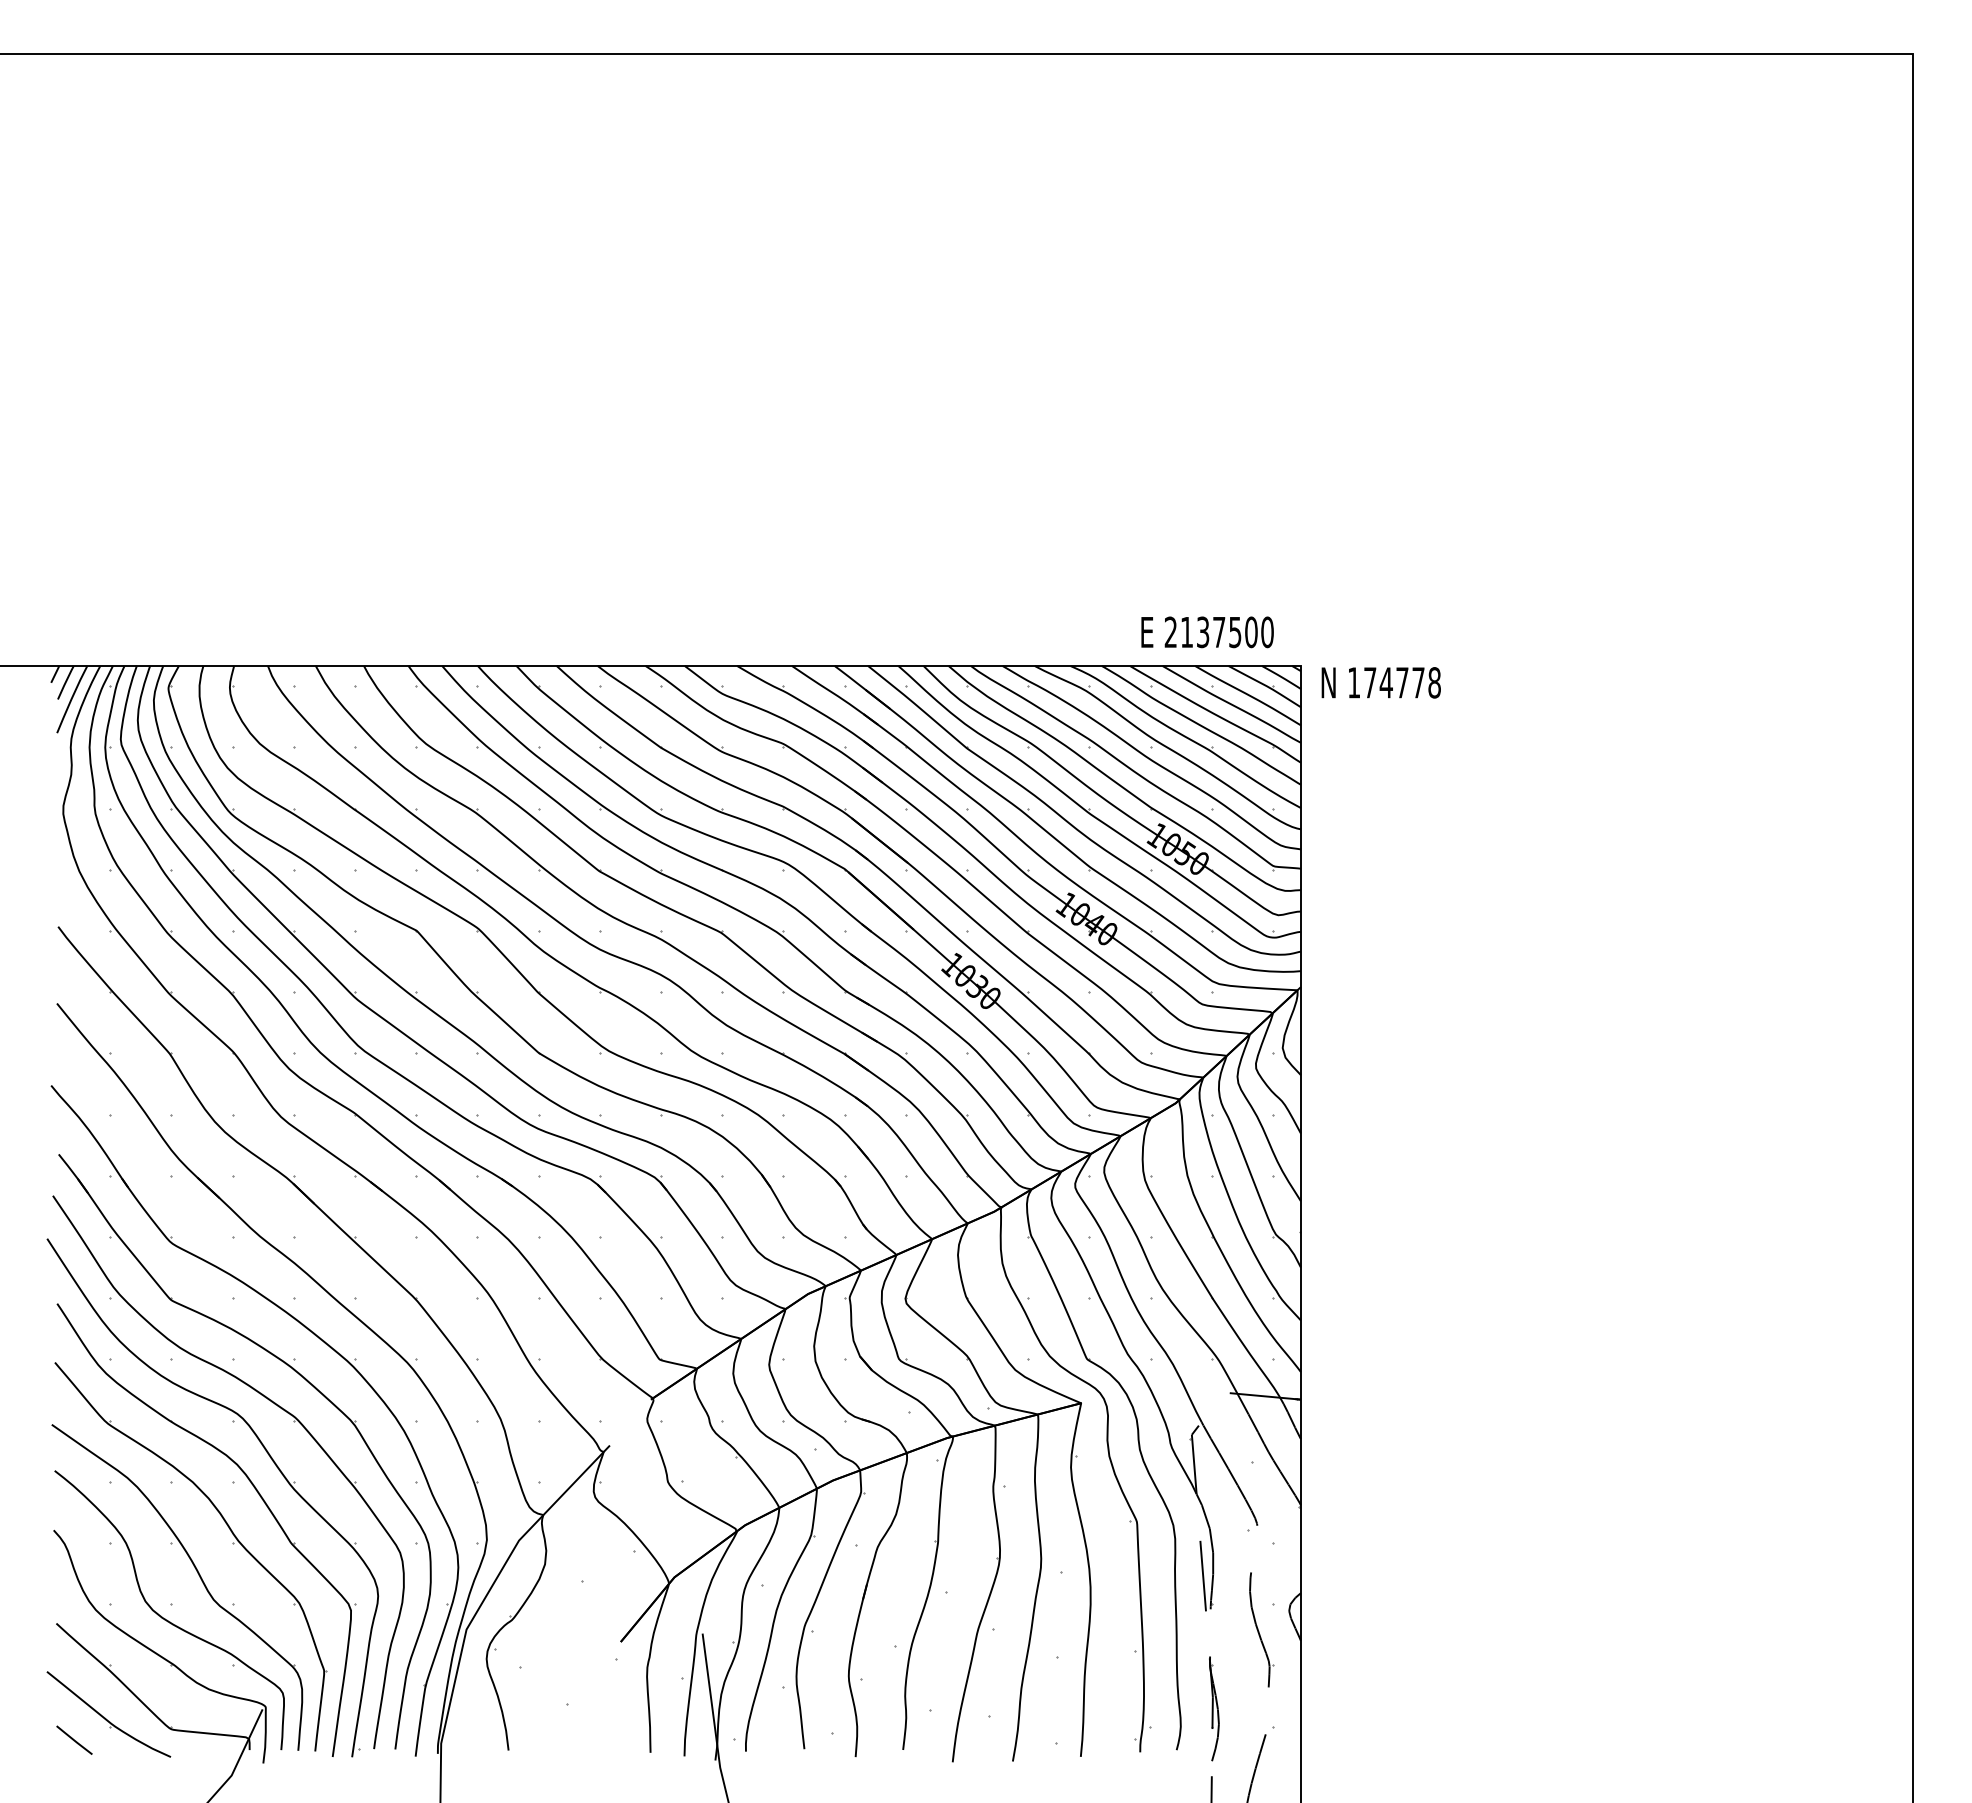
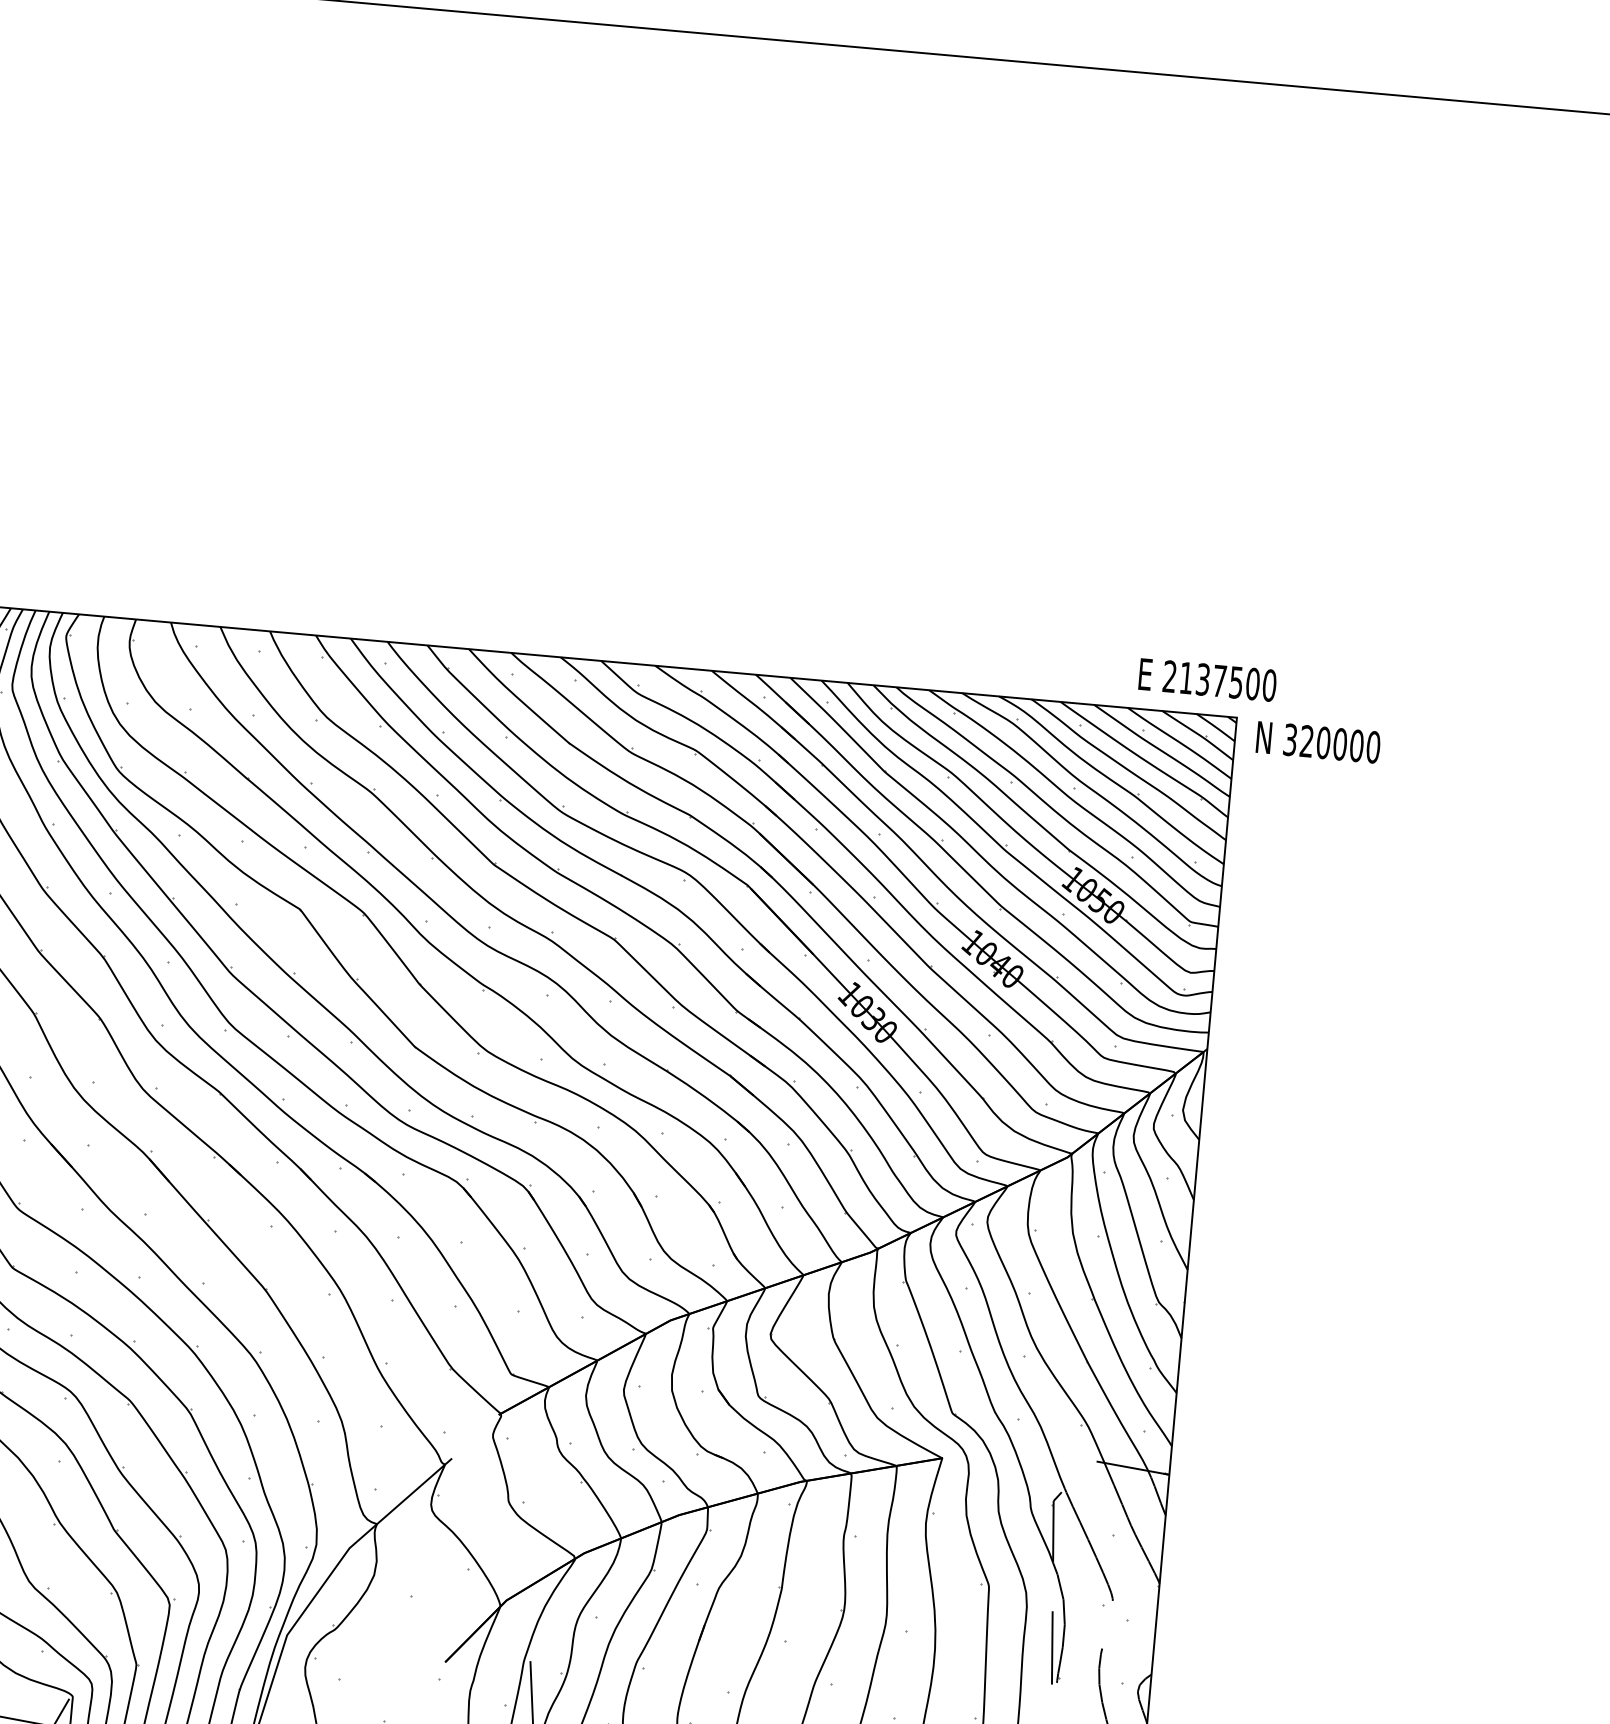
text: (1207, 632) -> (1207, 680), moved
text: (1394, 682) -> (1332, 743), 174778 -> 320000

